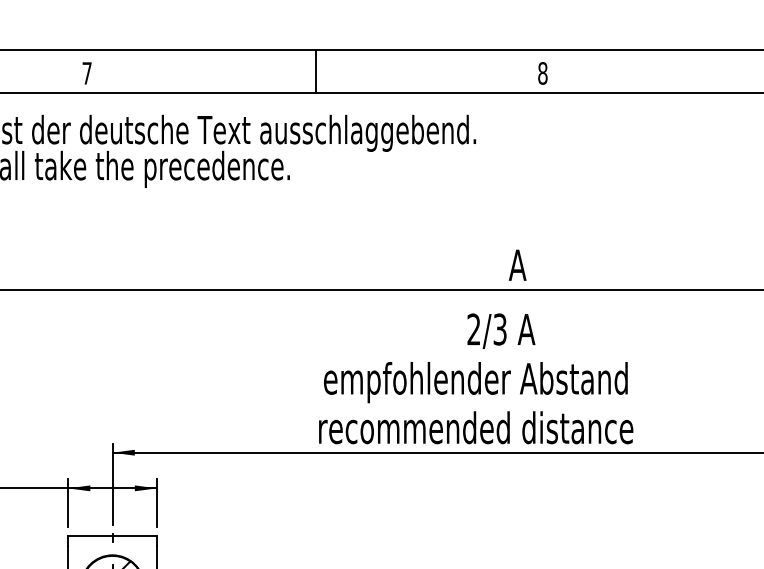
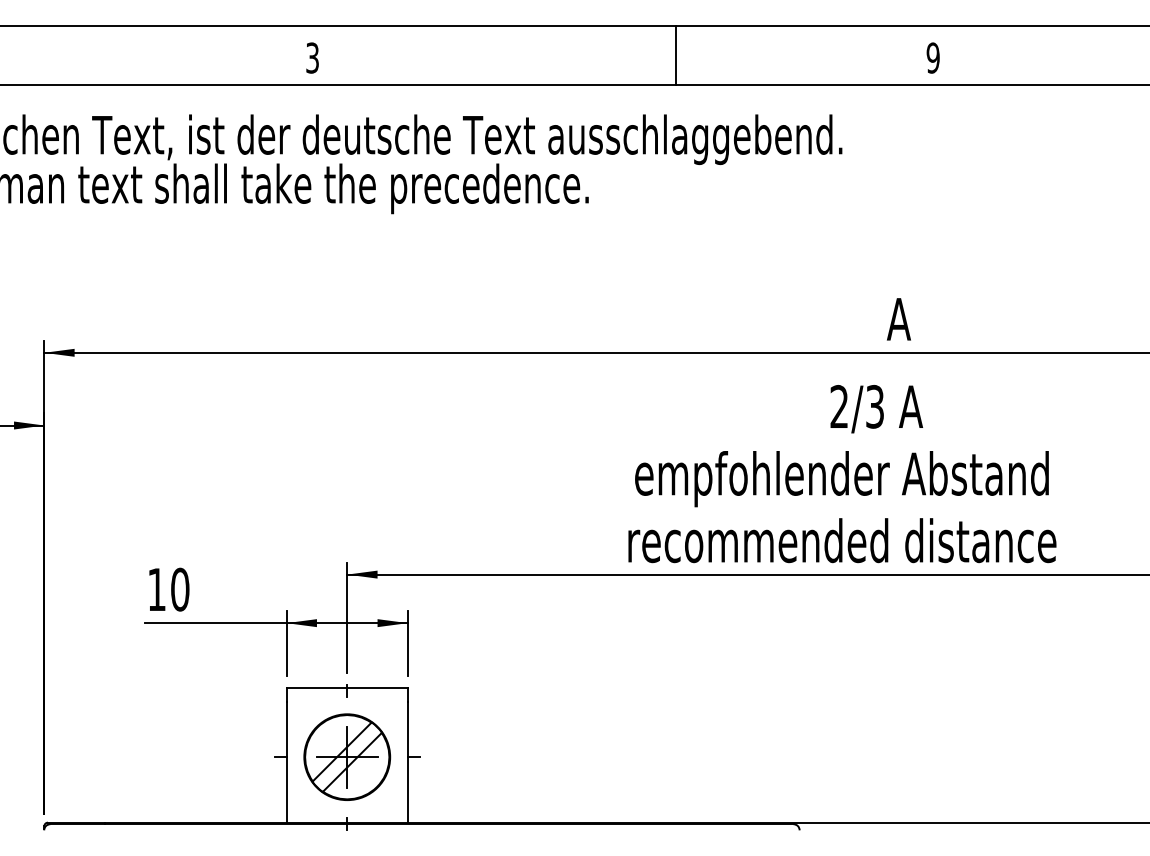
line: (316, 71) -> (675, 55), moved
text: (87, 73) -> (312, 57), 7 -> 3
text: (542, 73) -> (932, 57), 8 -> 9

